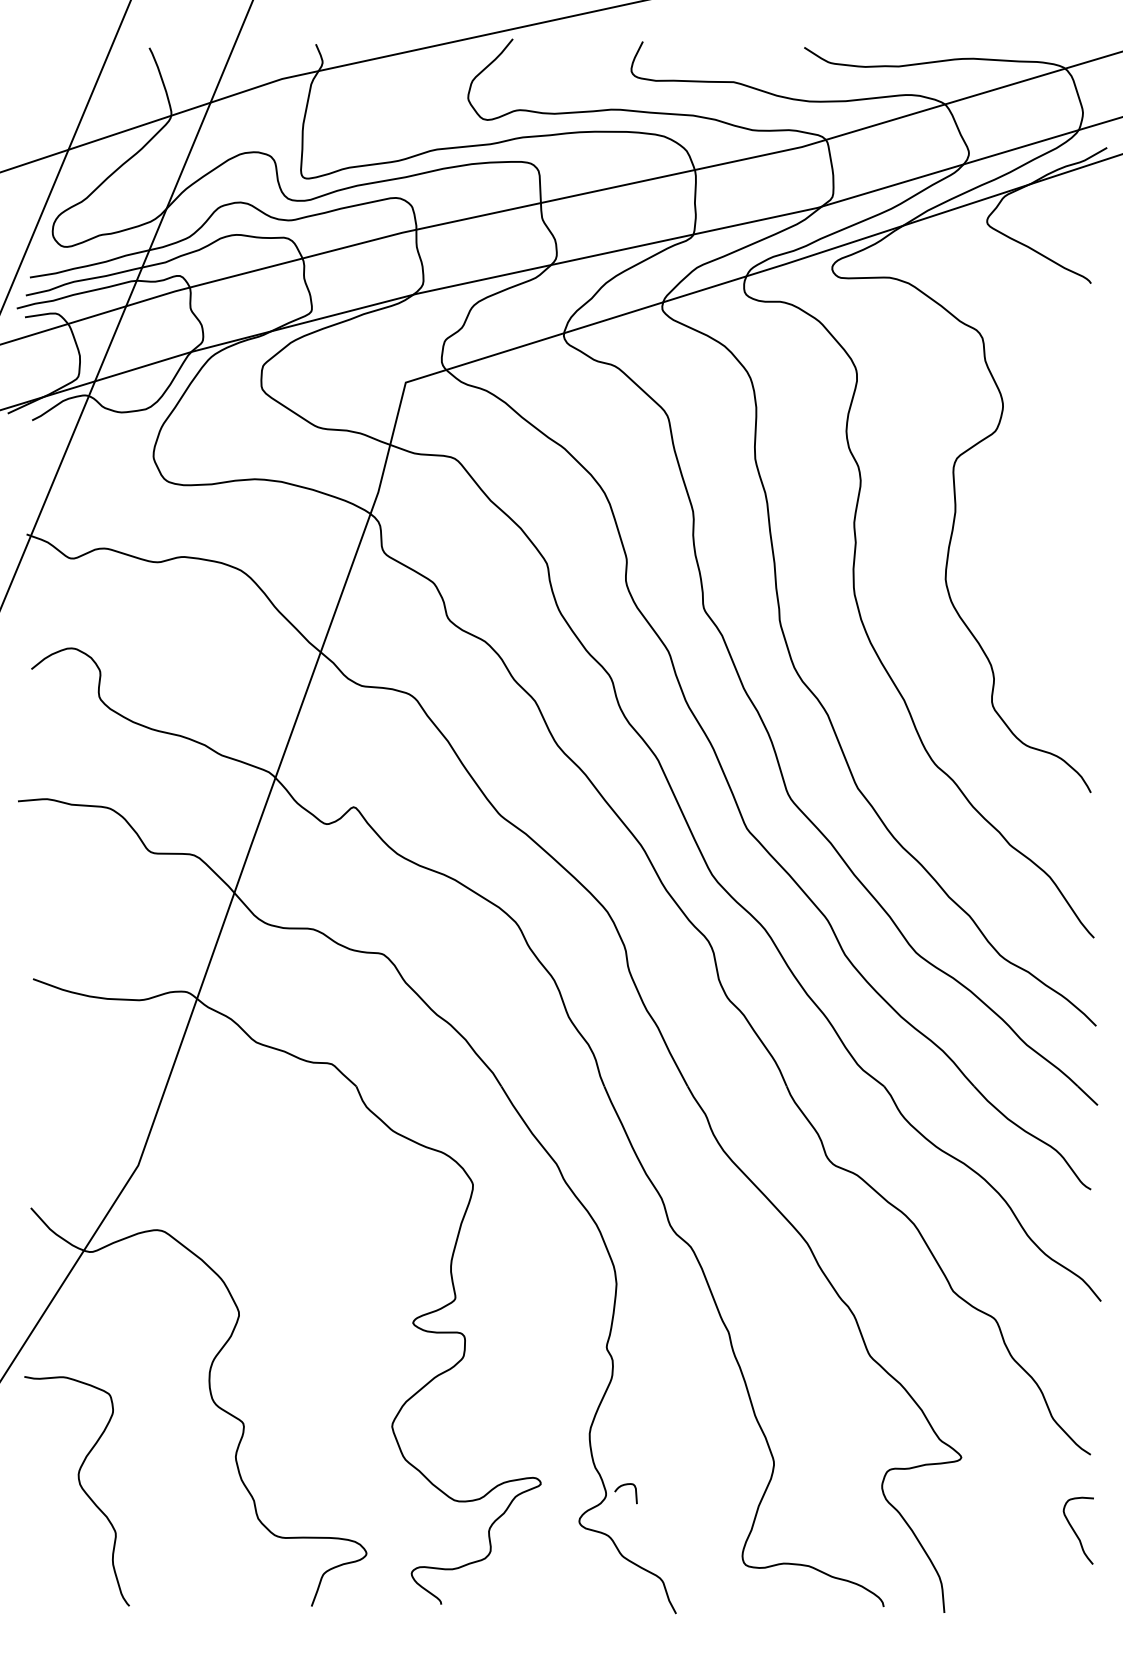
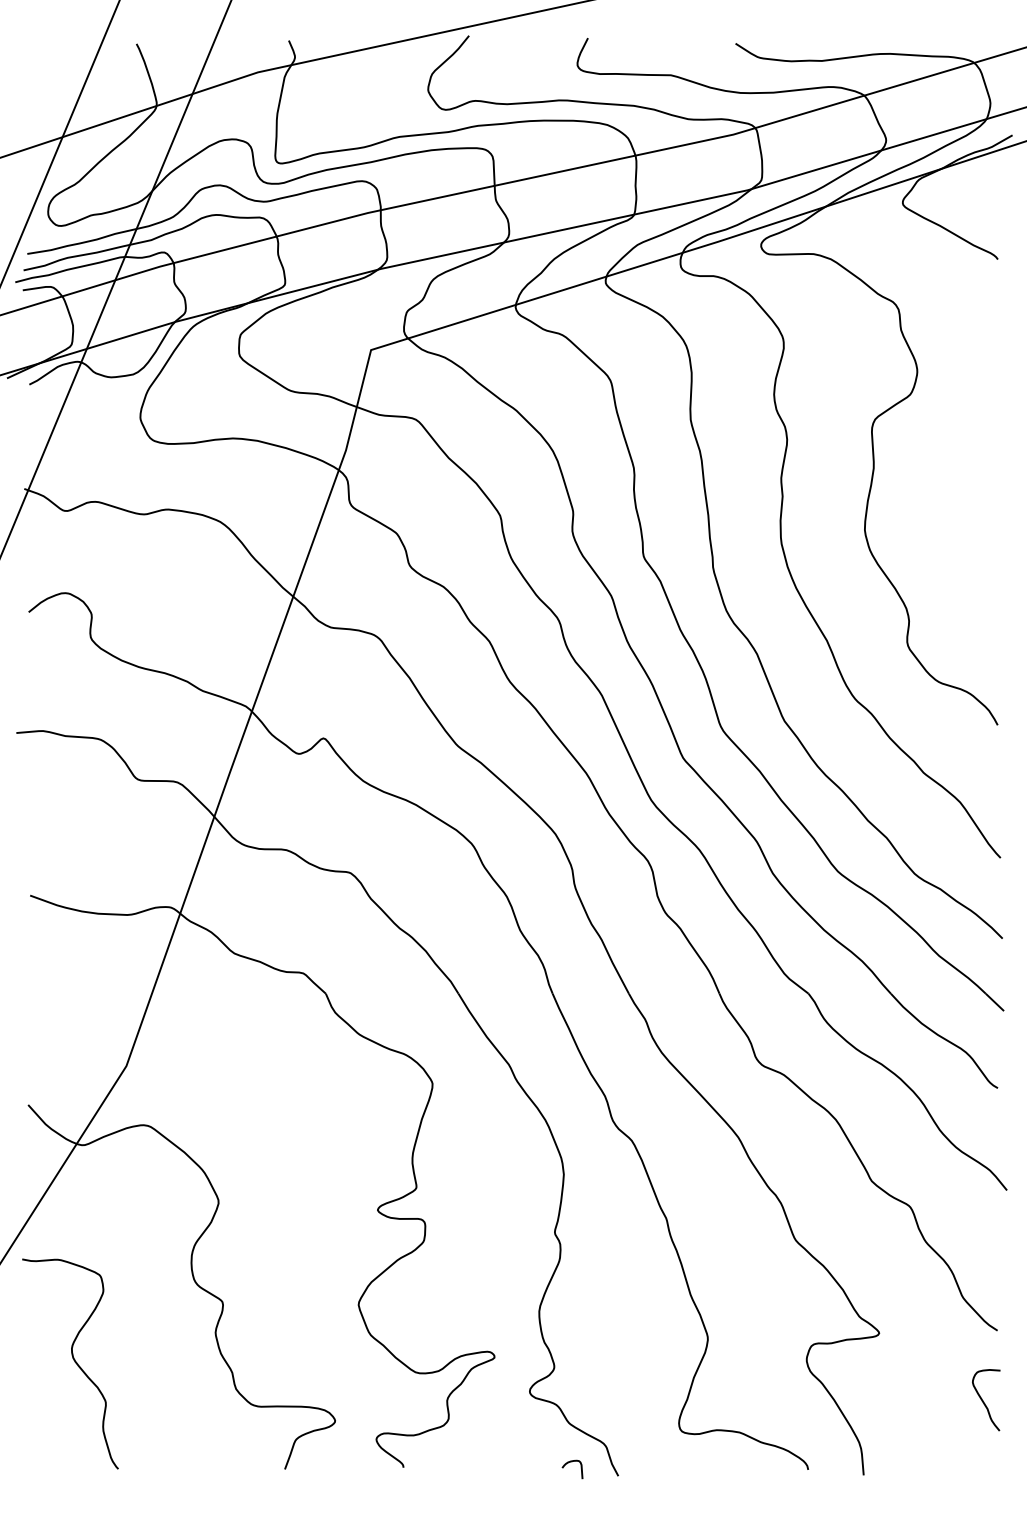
curve: (622, 1486) -> (569, 1463), moved

